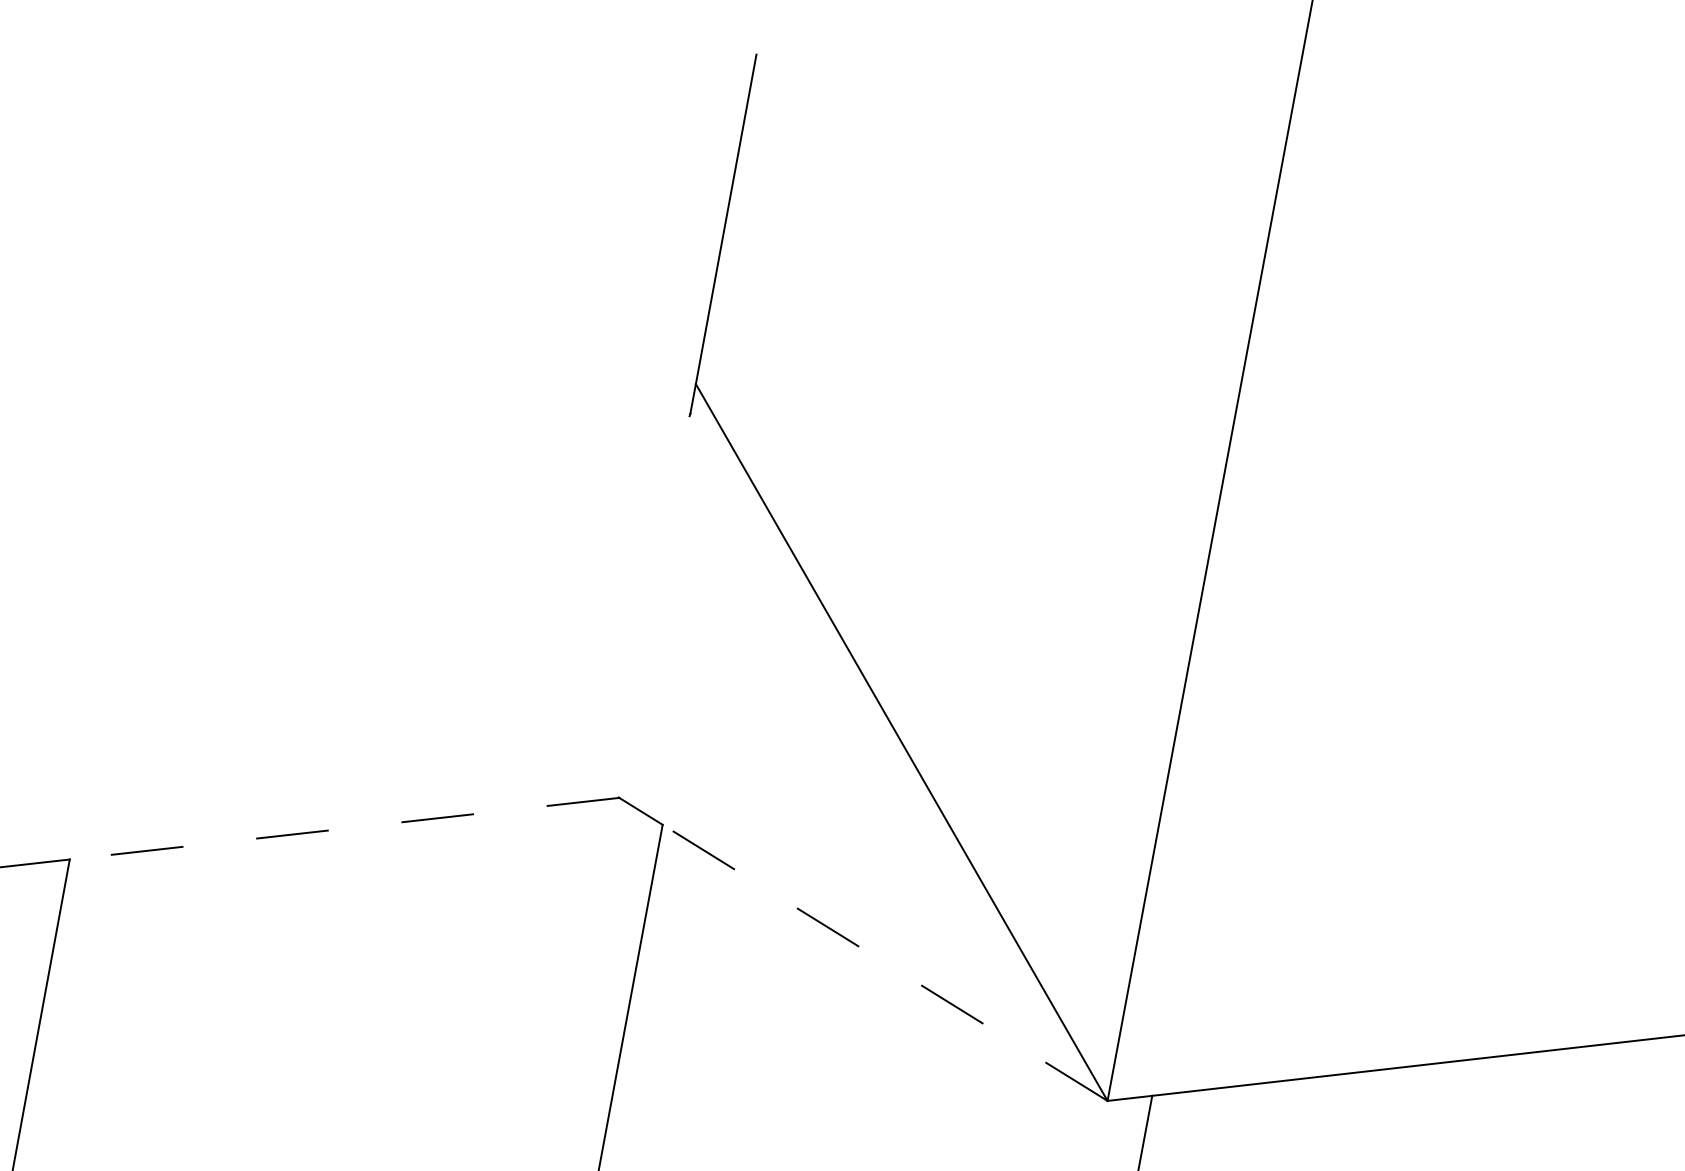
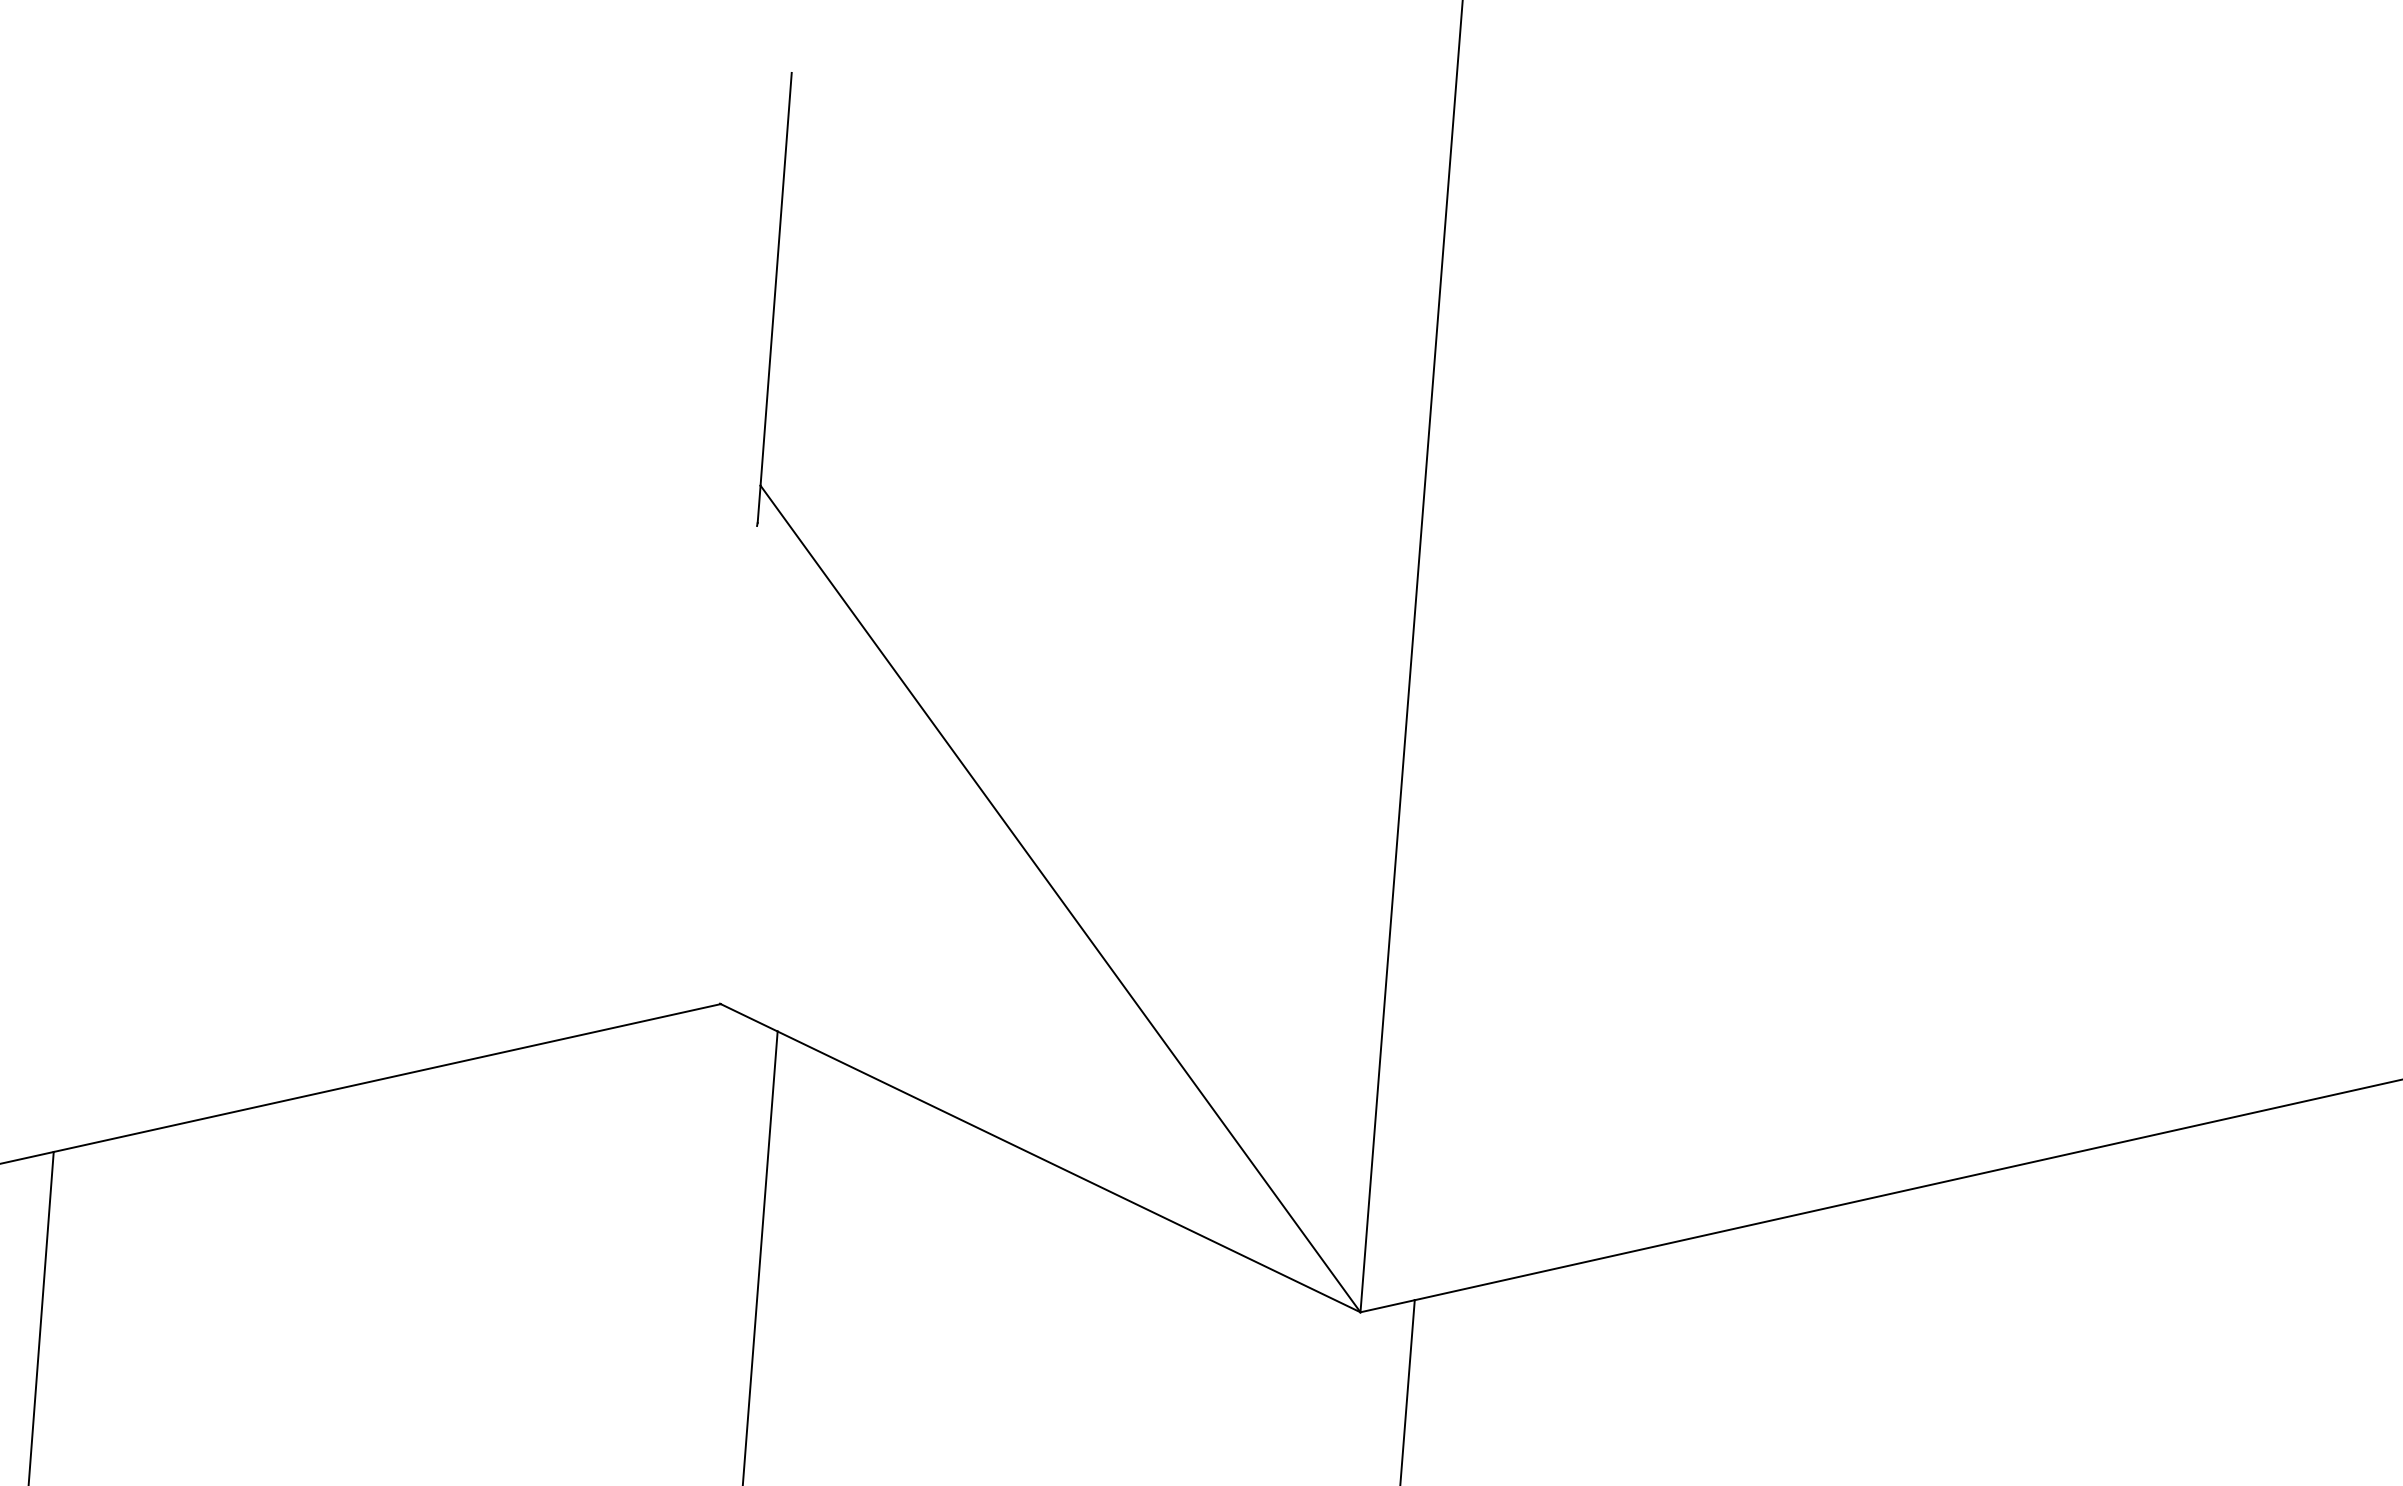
line: (344, 829) -> (387, 1078), dashed -> solid
line: (884, 962) -> (1068, 1171), dashed -> solid

